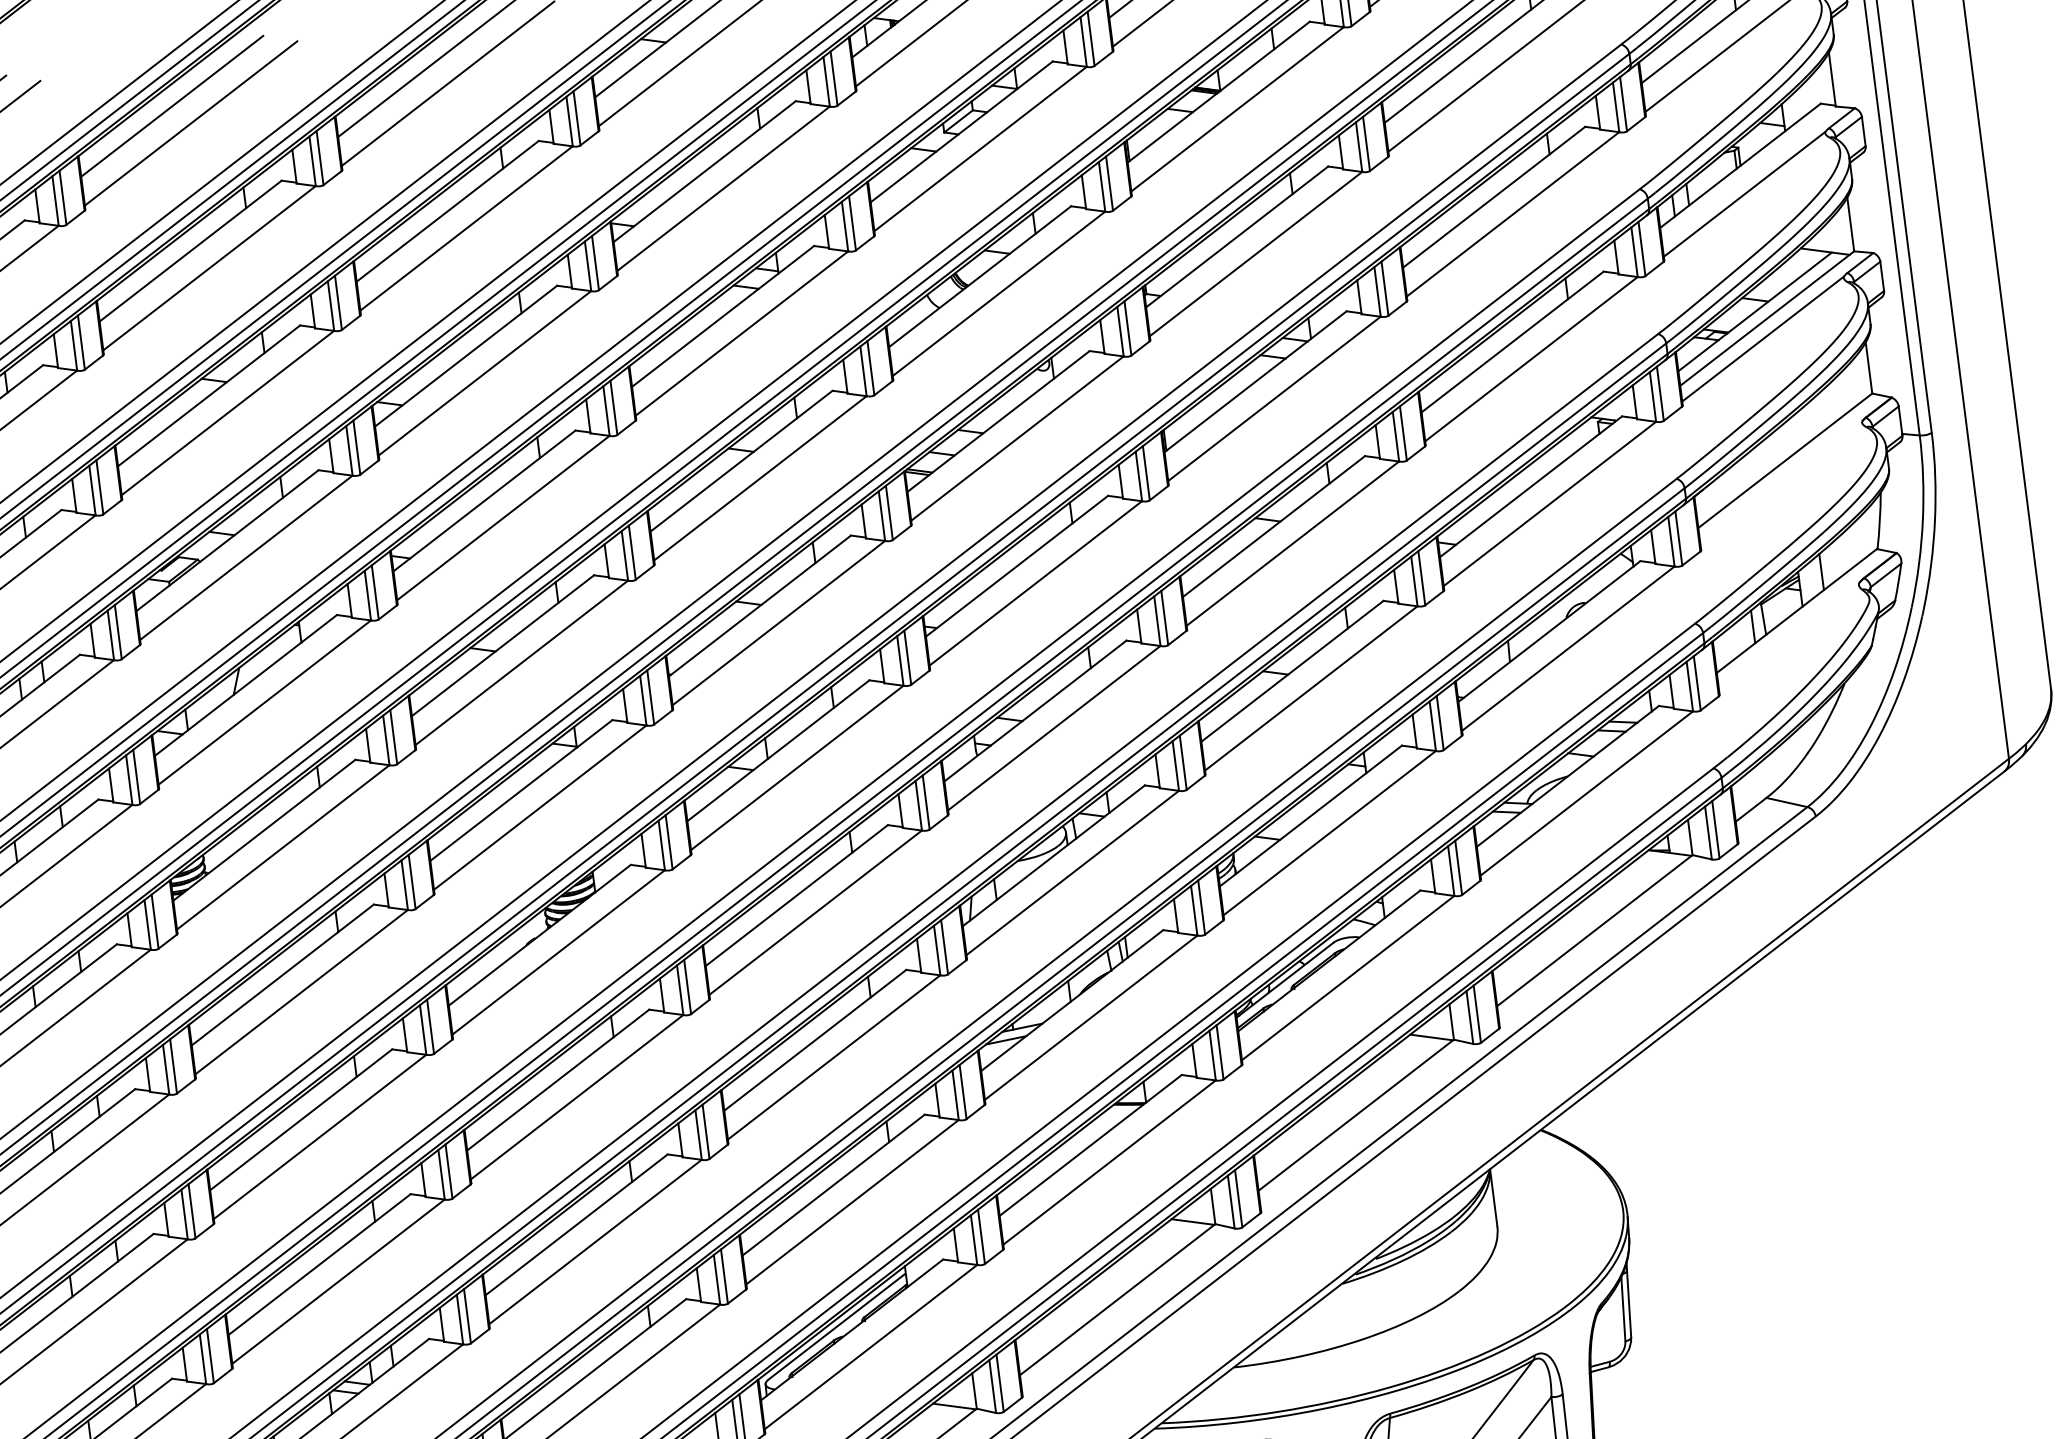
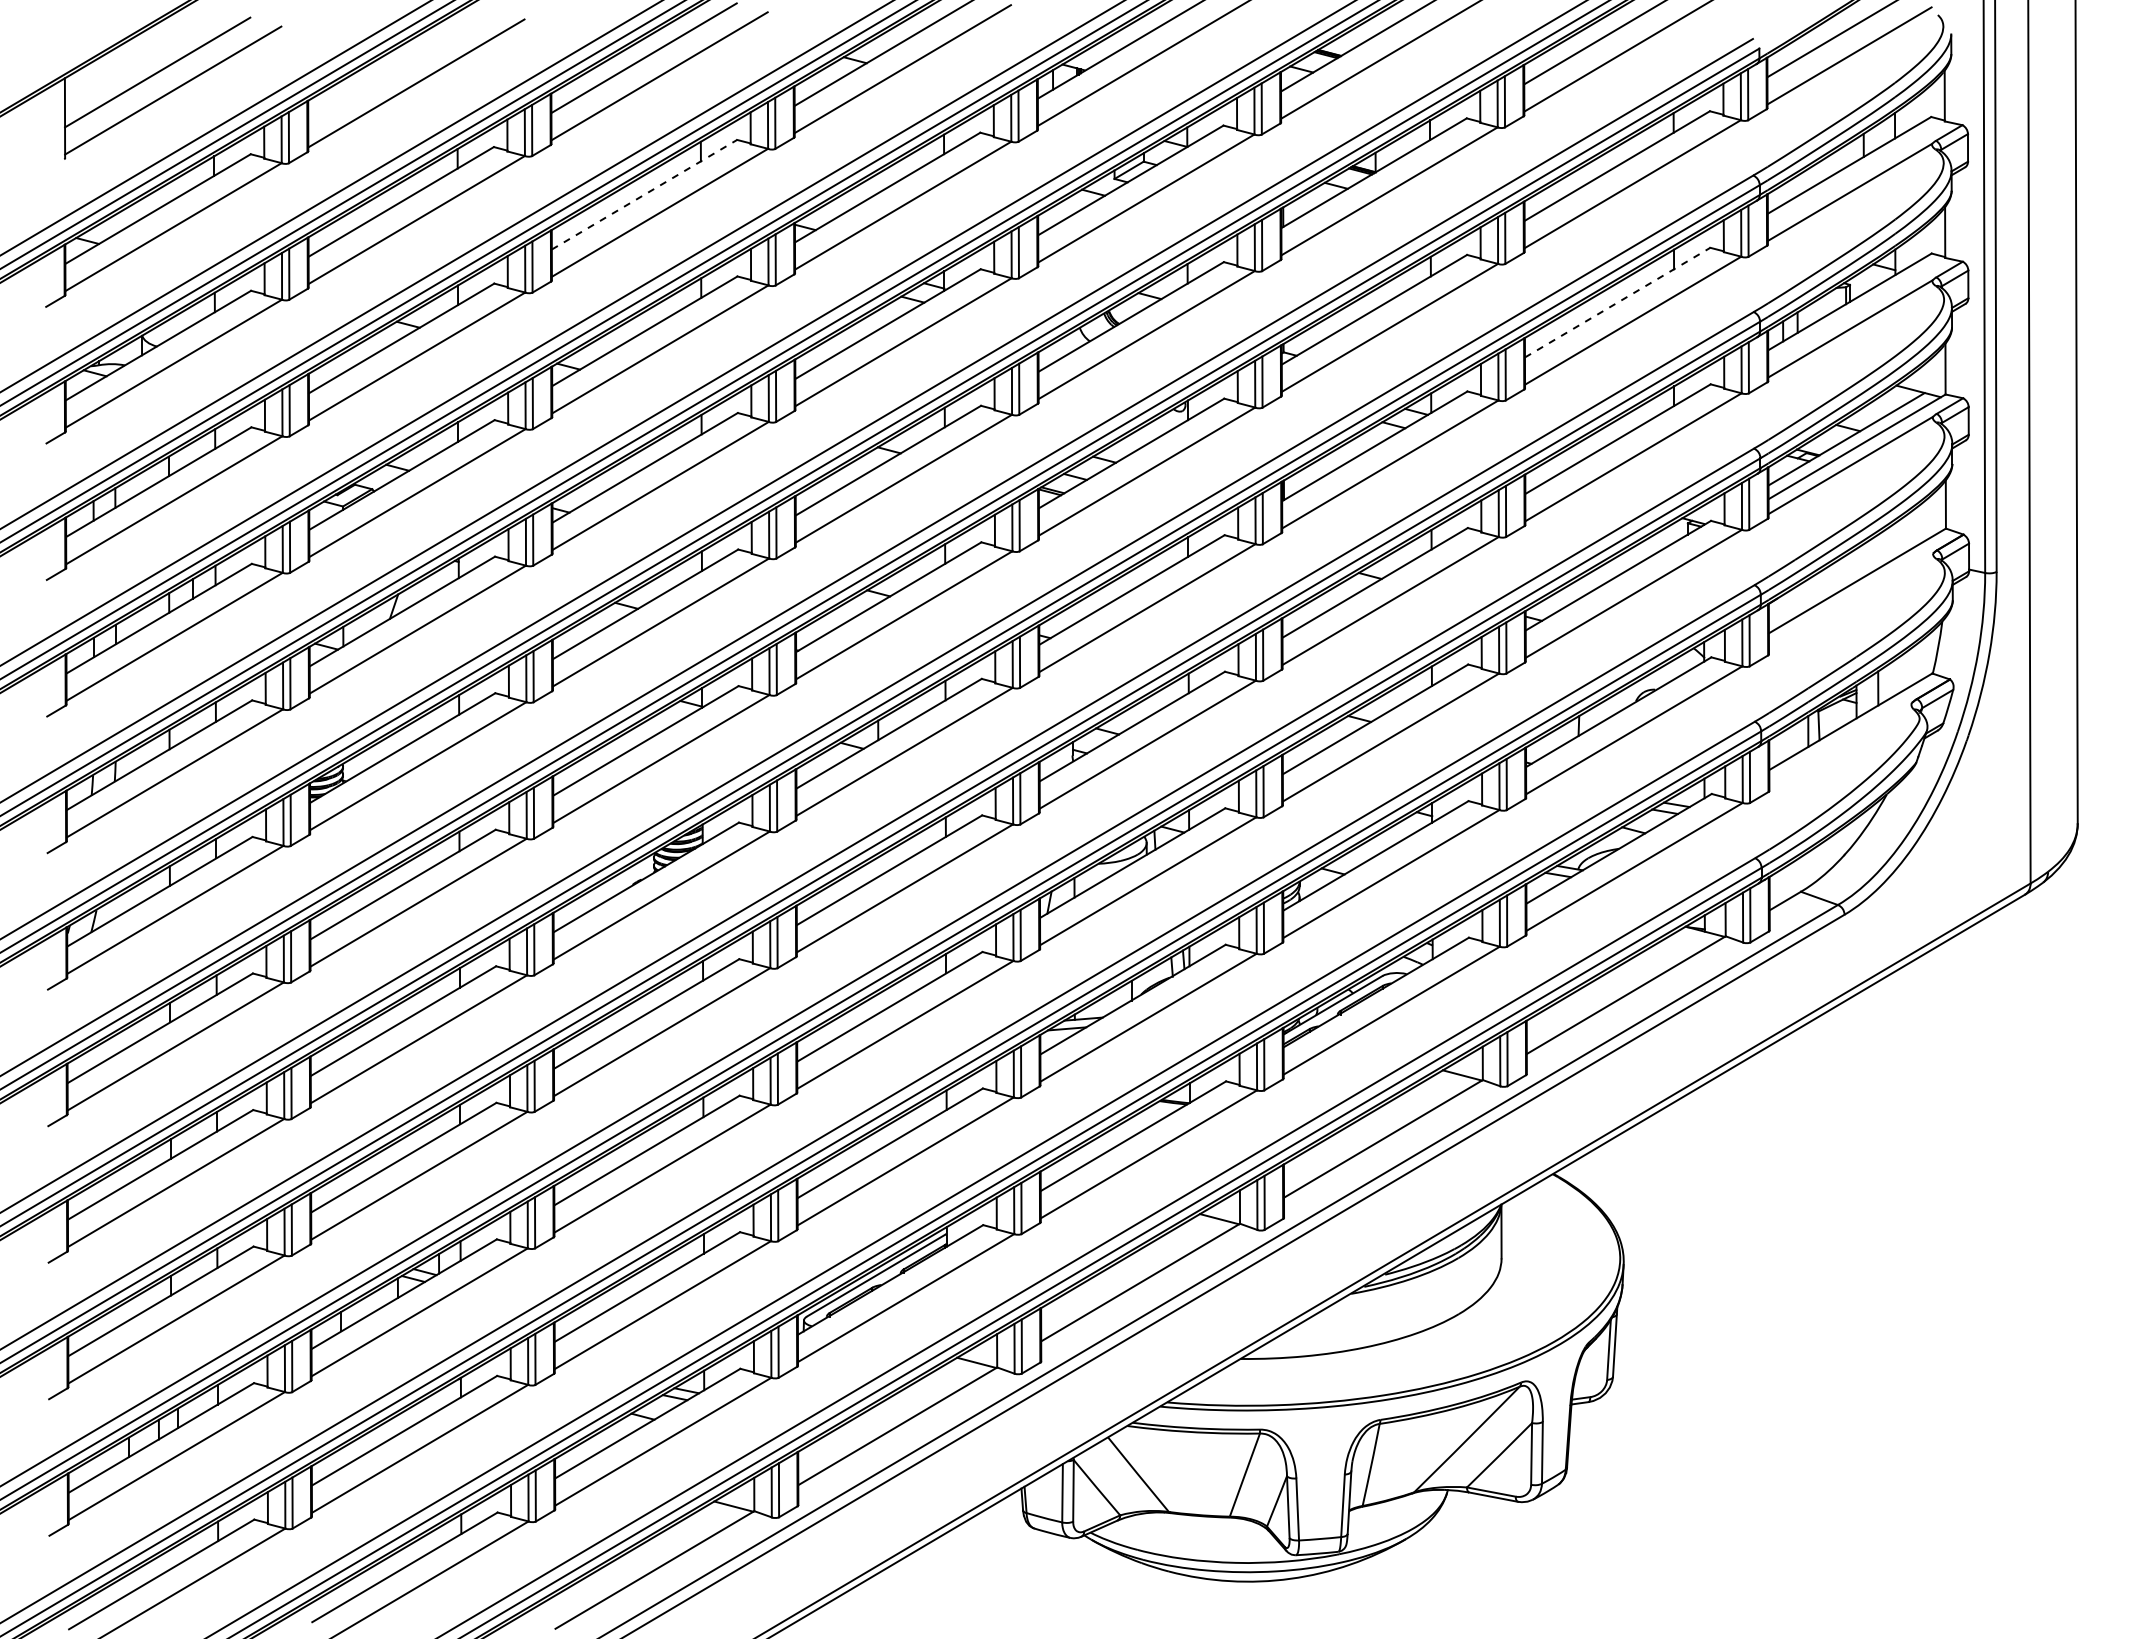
line: (171, 106) -> (400, 65), removed
line: (1494, 197) -> (1617, 302), solid -> dashed
line: (447, 211) -> (644, 194), solid -> dashed

